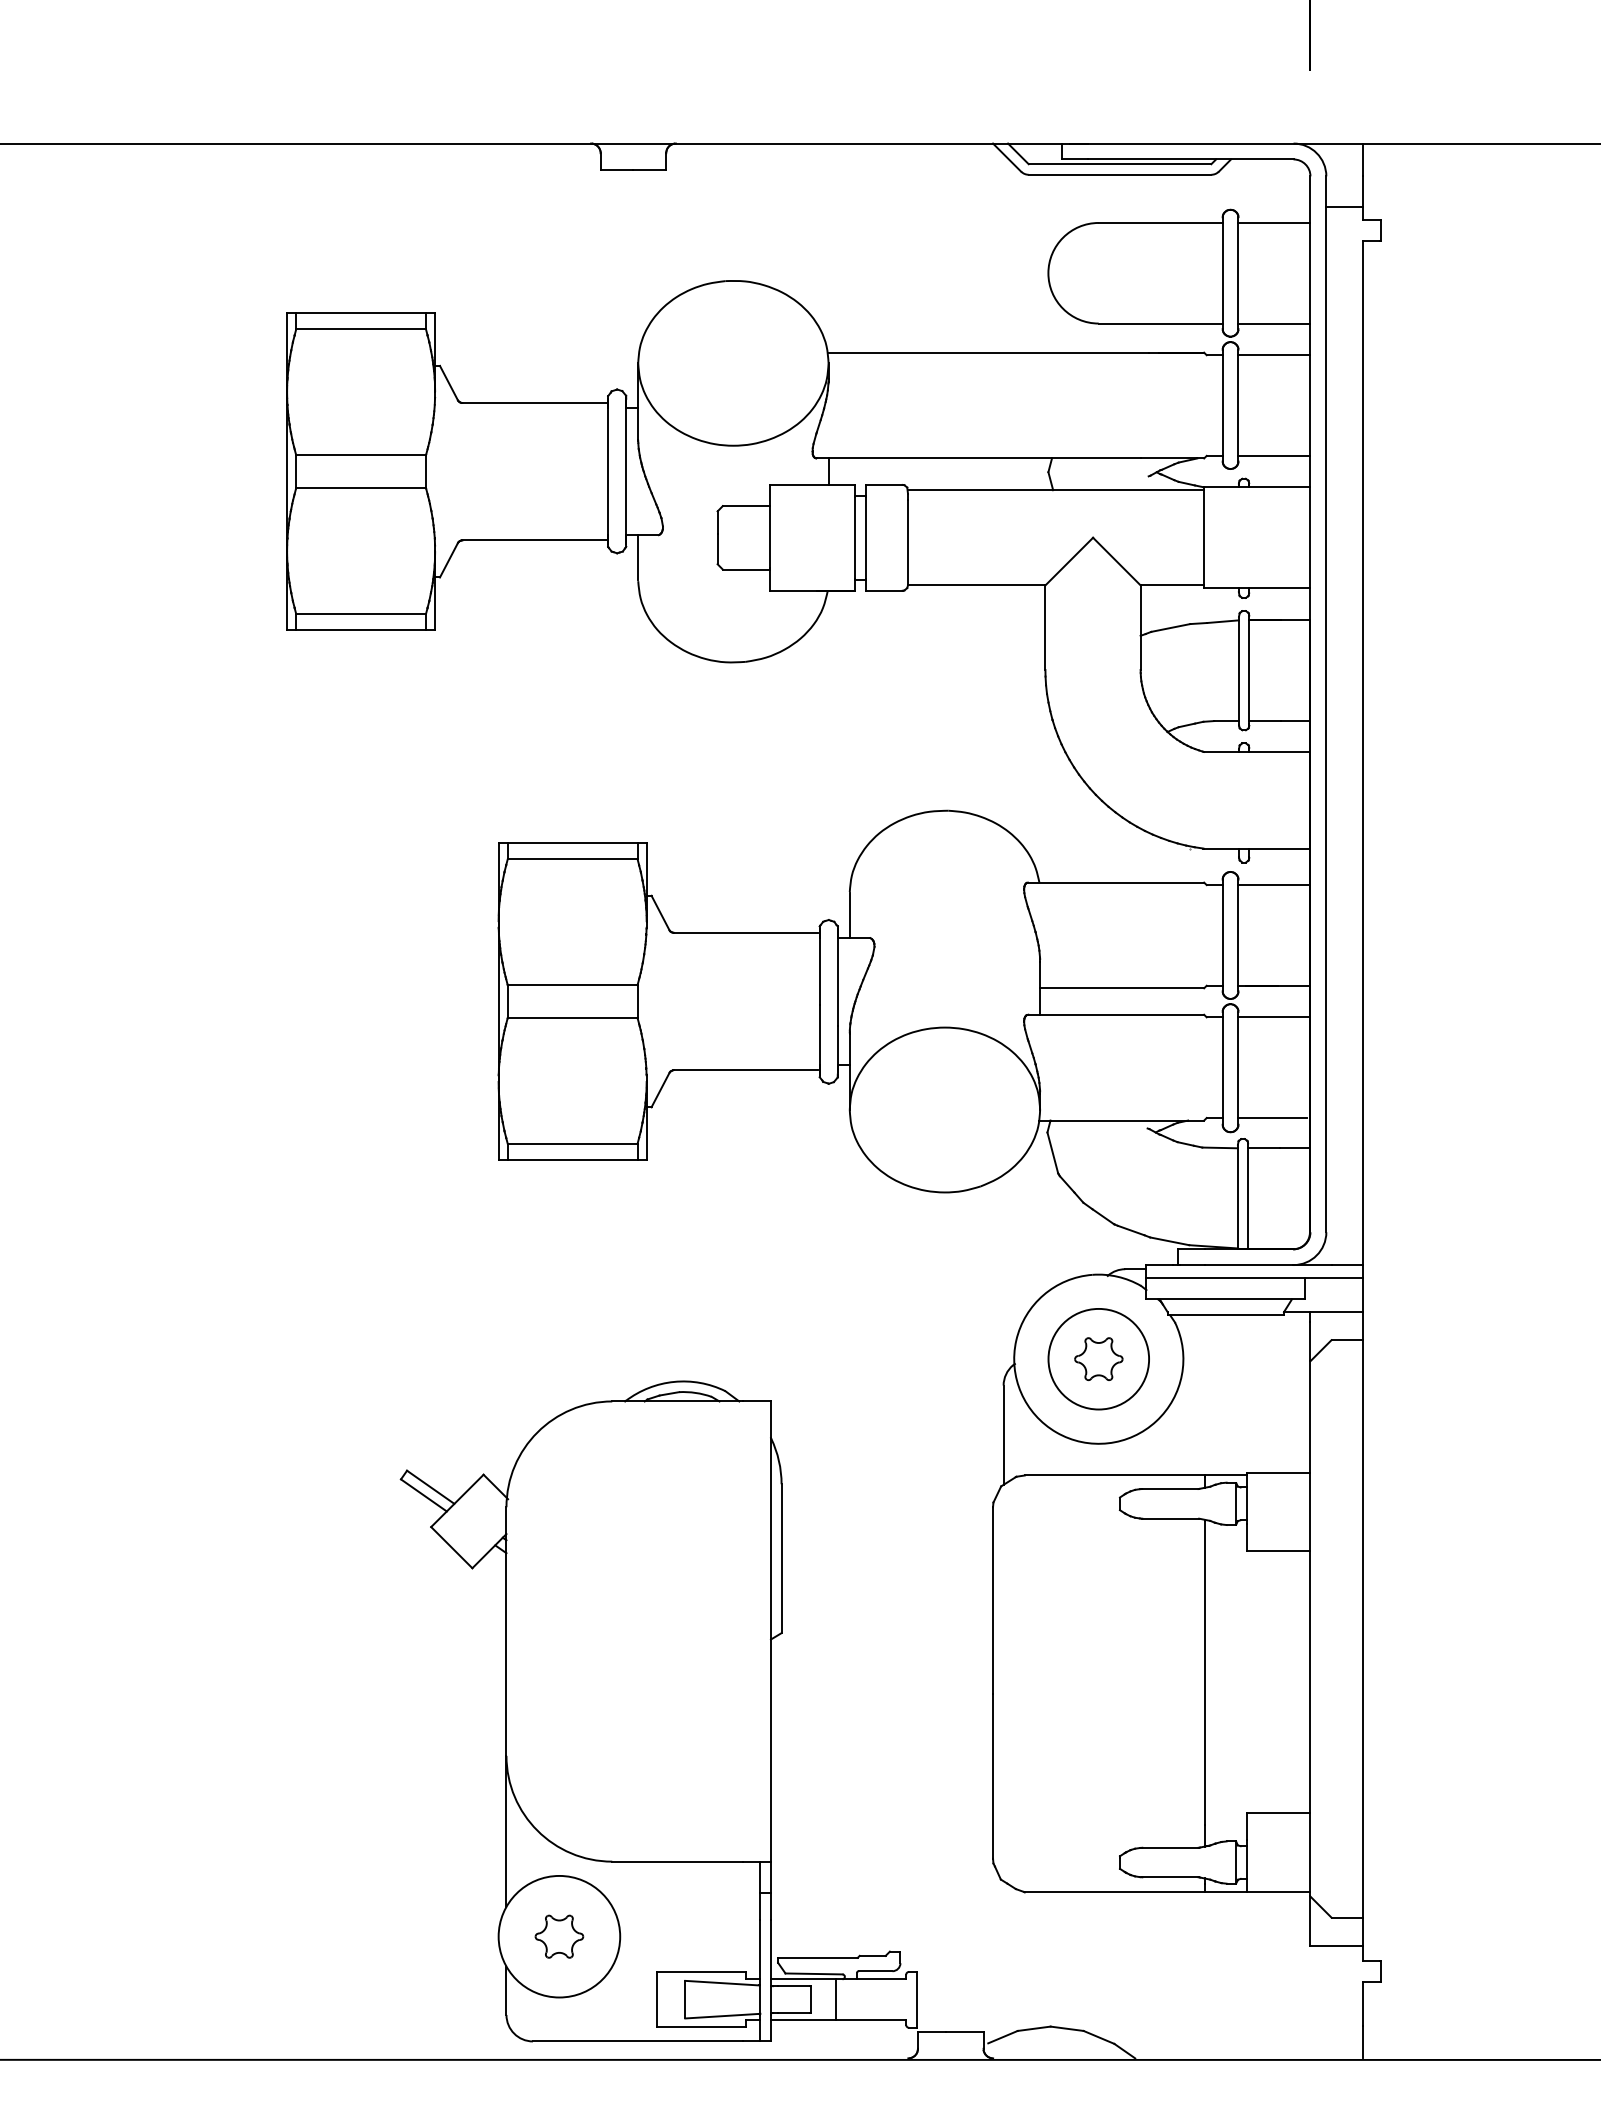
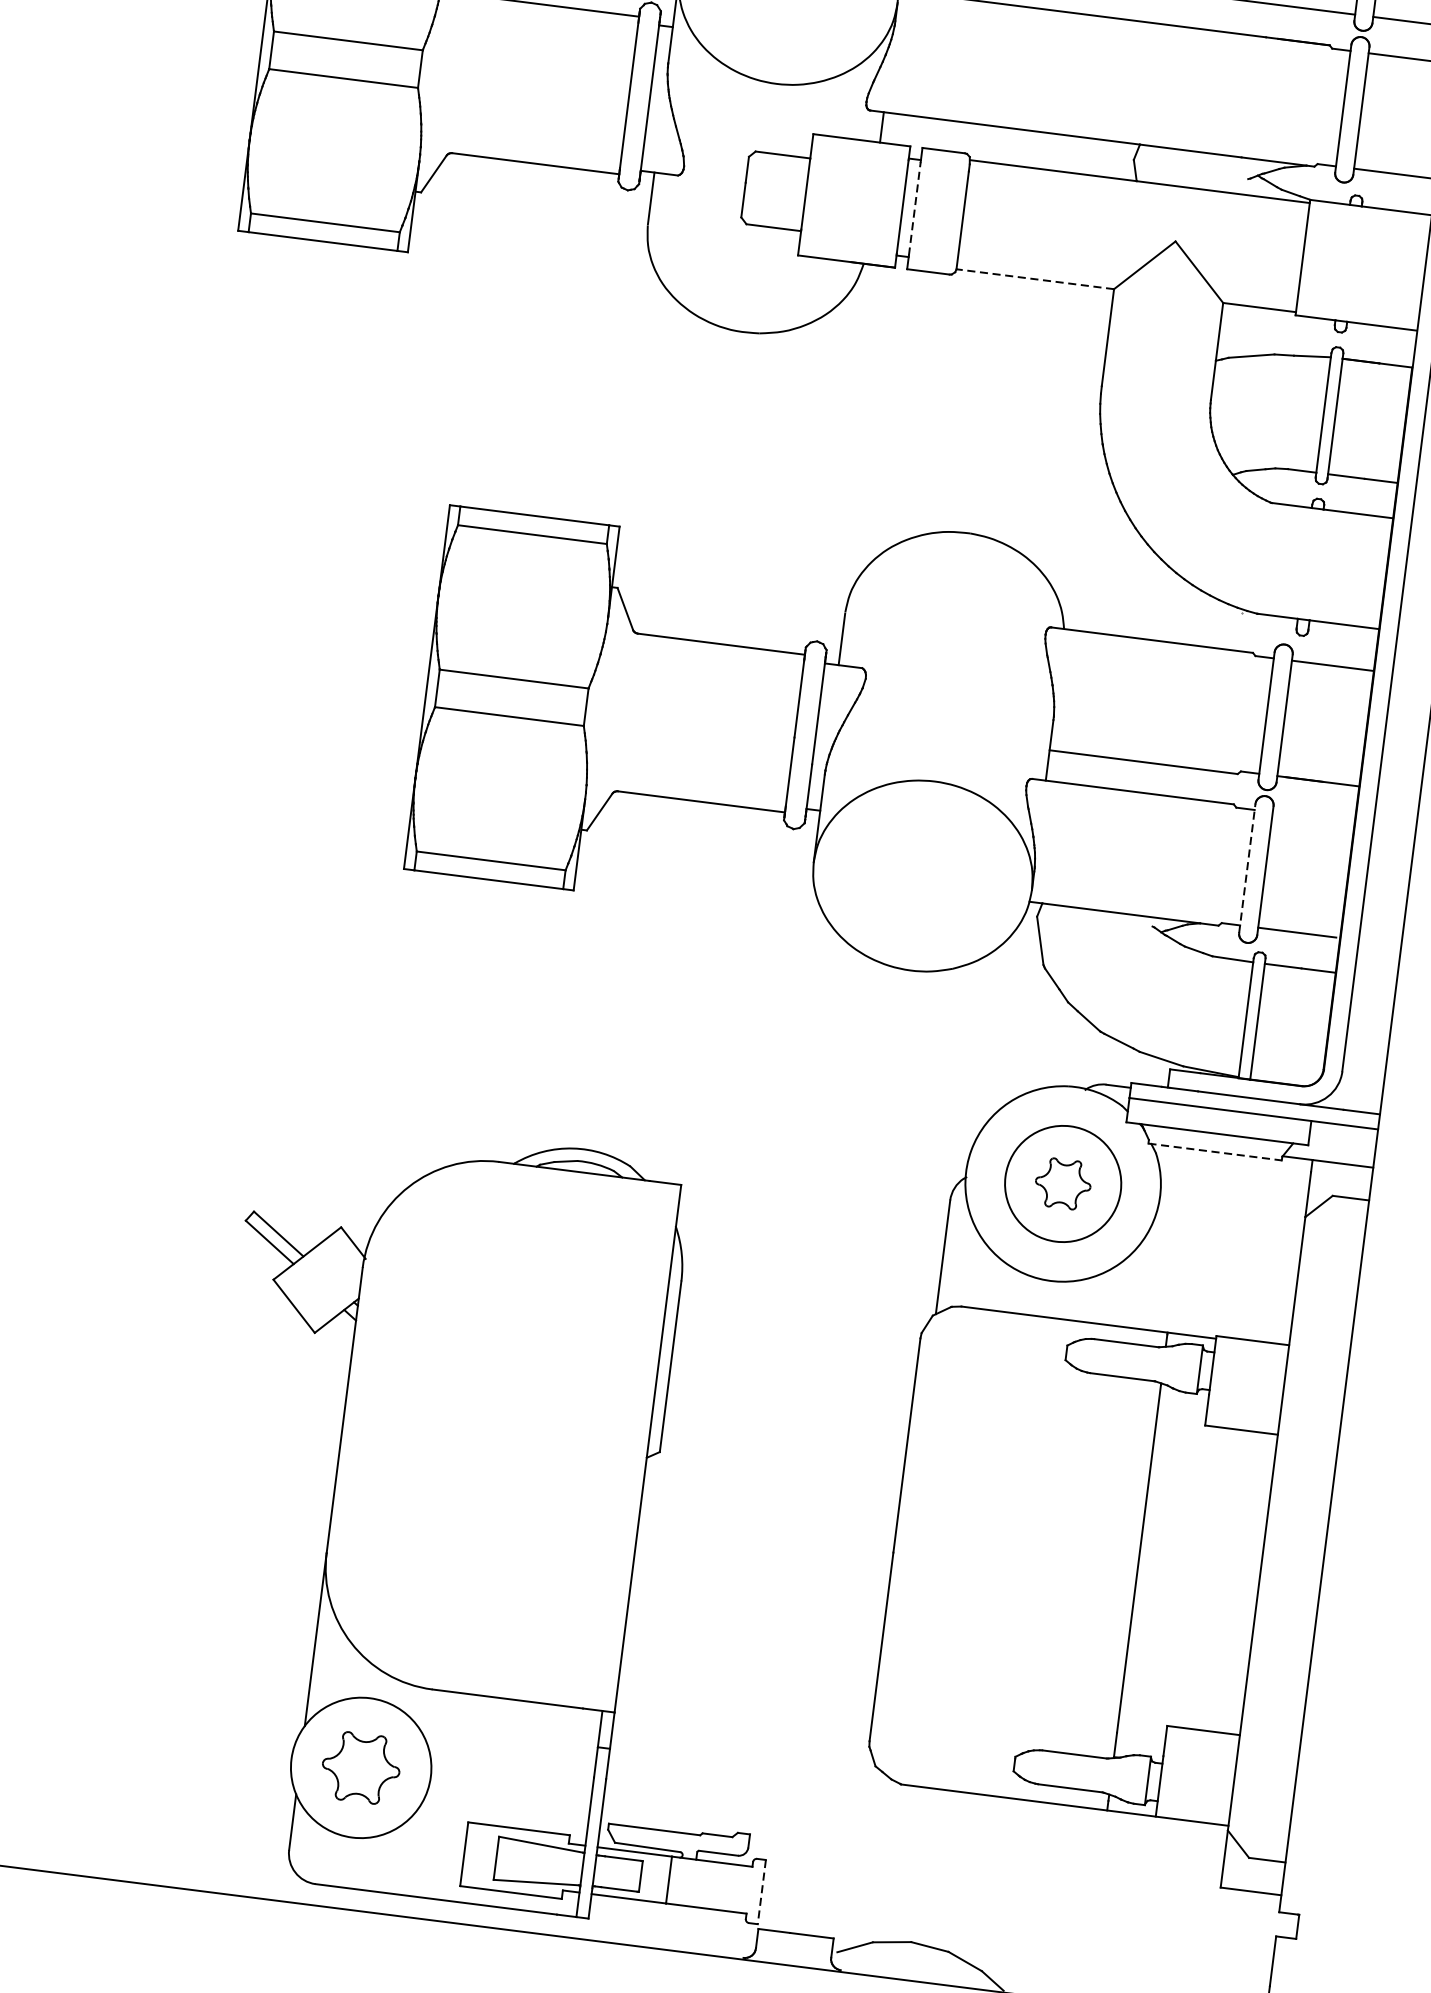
line: (865, 538) -> (914, 209), solid -> dashed
line: (976, 585) -> (1035, 279), solid -> dashed
line: (1273, 1017) -> (1312, 817), removed
line: (1222, 1068) -> (1247, 868), solid -> dashed
line: (1226, 1315) -> (1215, 1152), solid -> dashed
part: (559, 1936) -> (361, 1767), size x1.4
line: (916, 2000) -> (761, 1892), solid -> dashed

